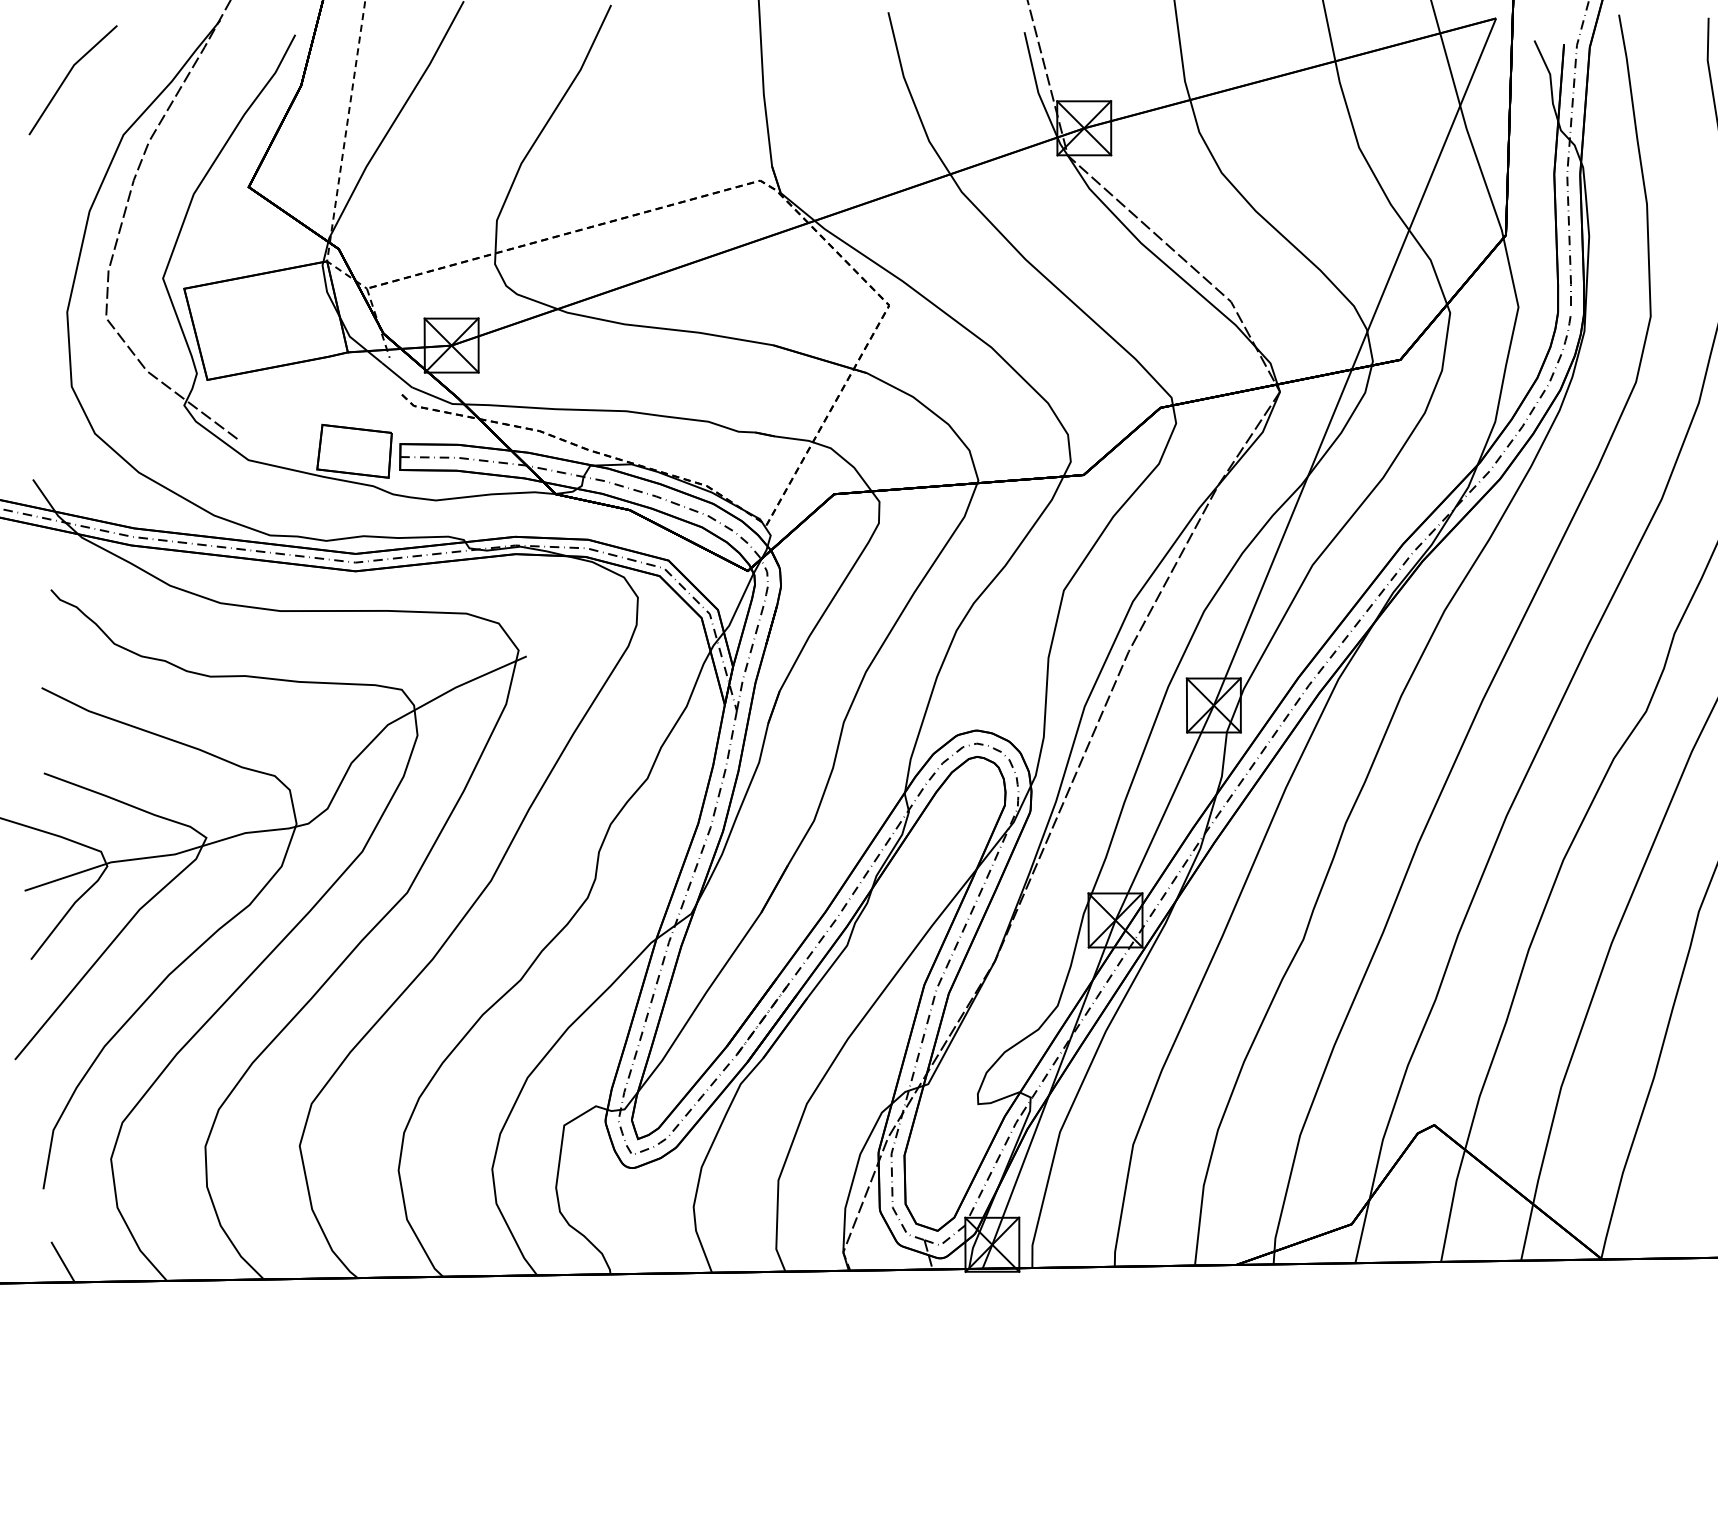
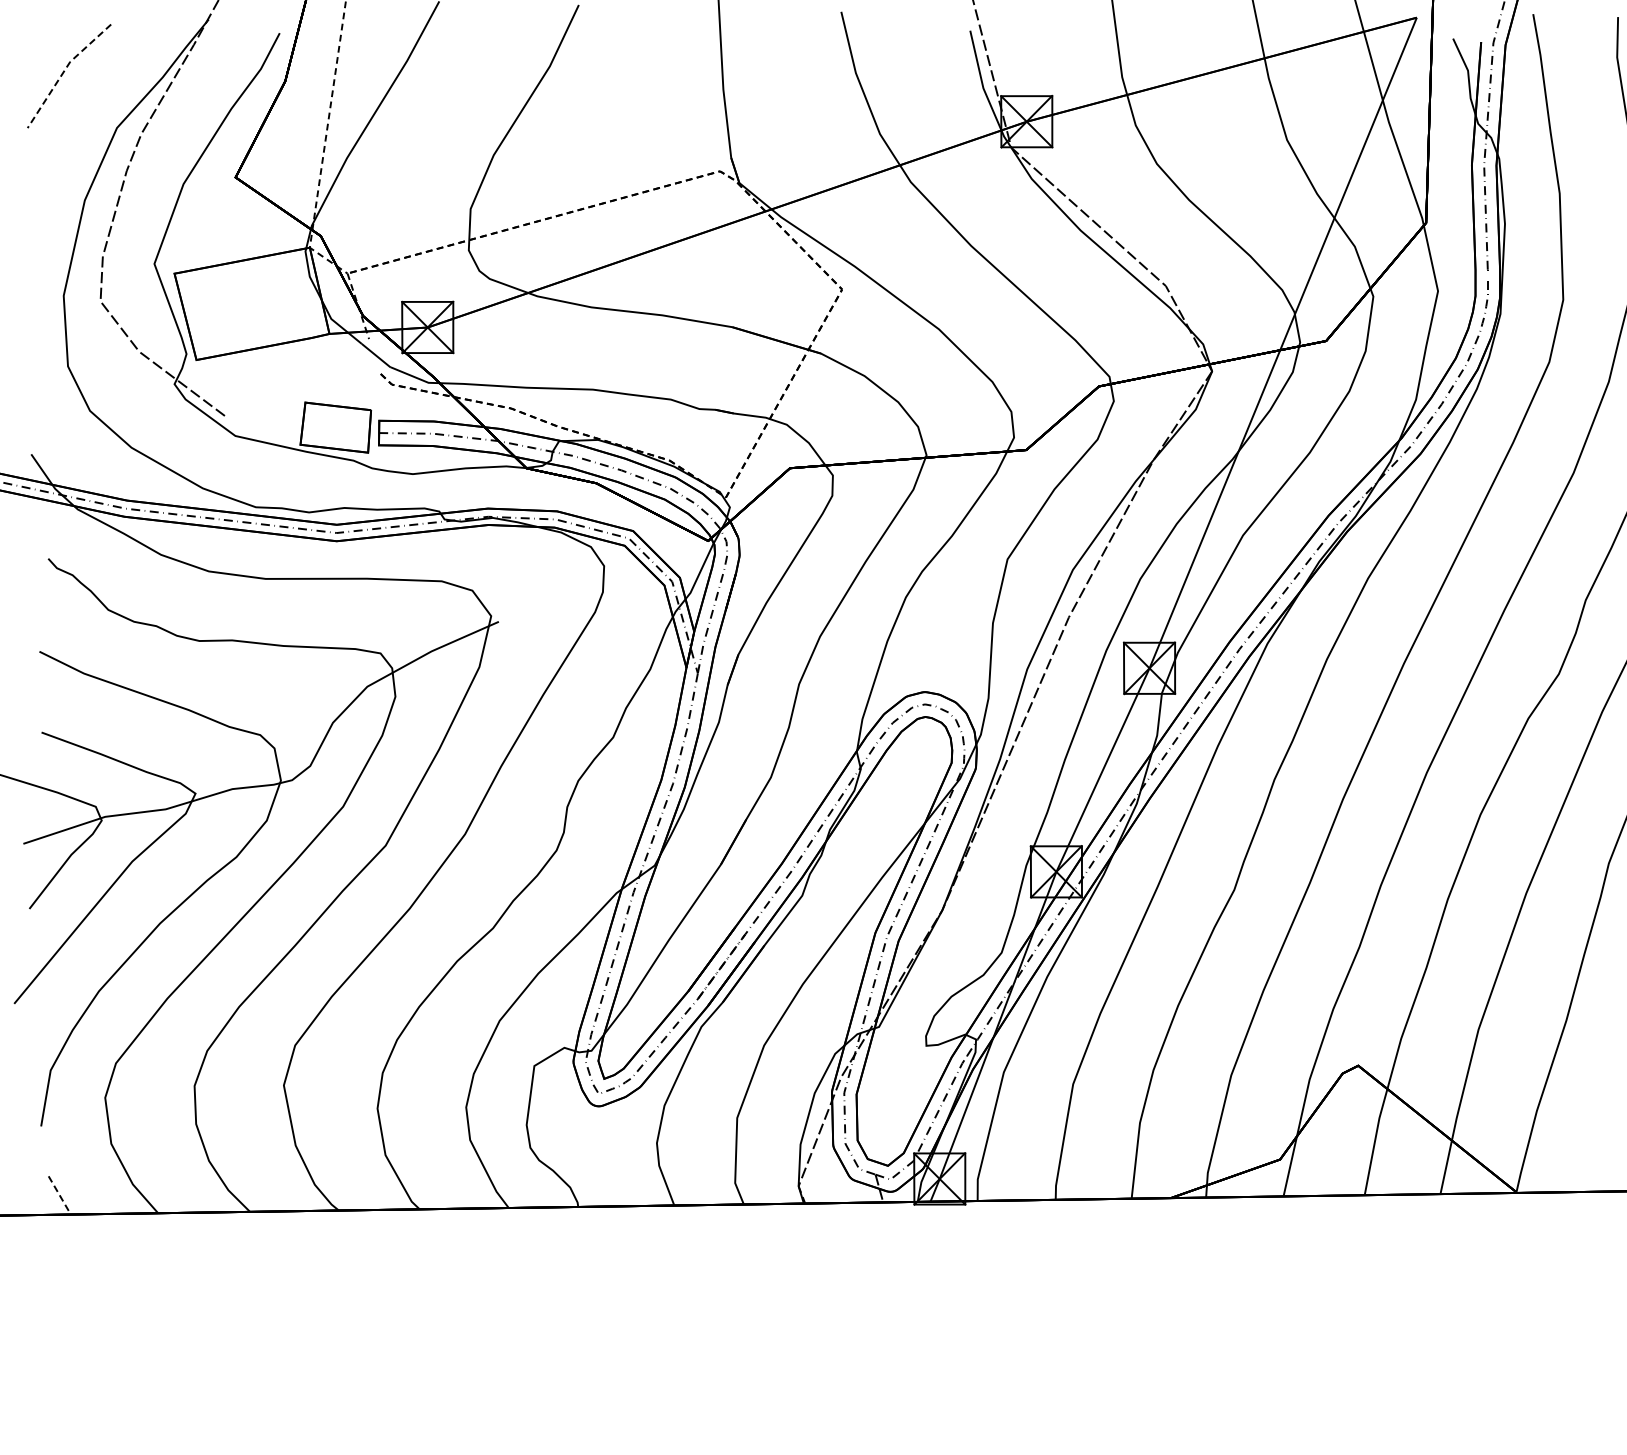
line: (68, 75) -> (64, 71), solid -> dashed
line: (63, 1262) -> (60, 1195), solid -> dashed

